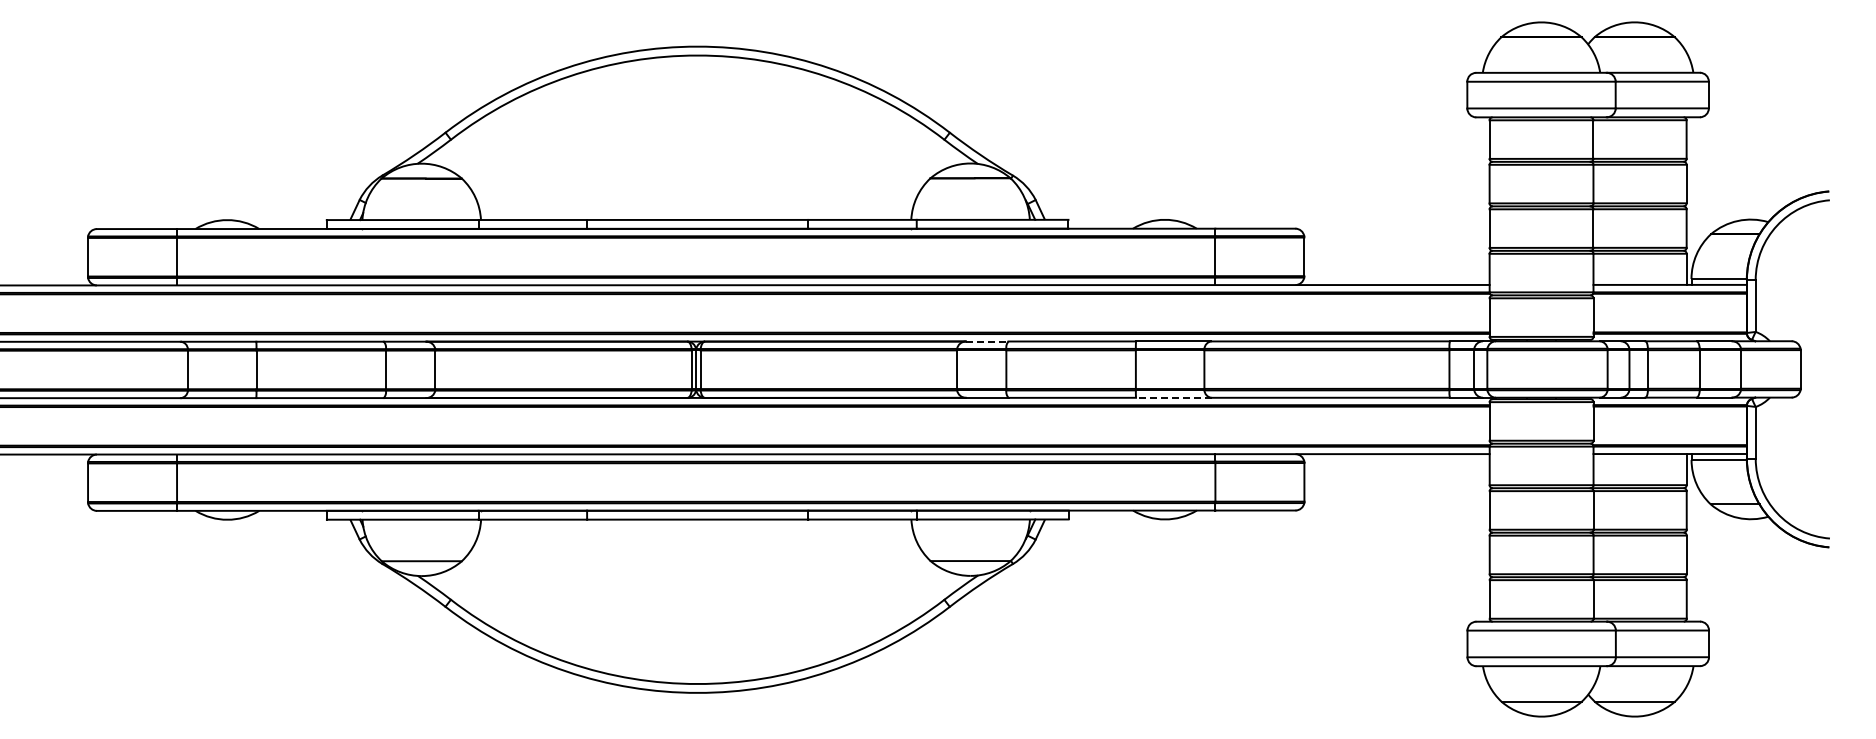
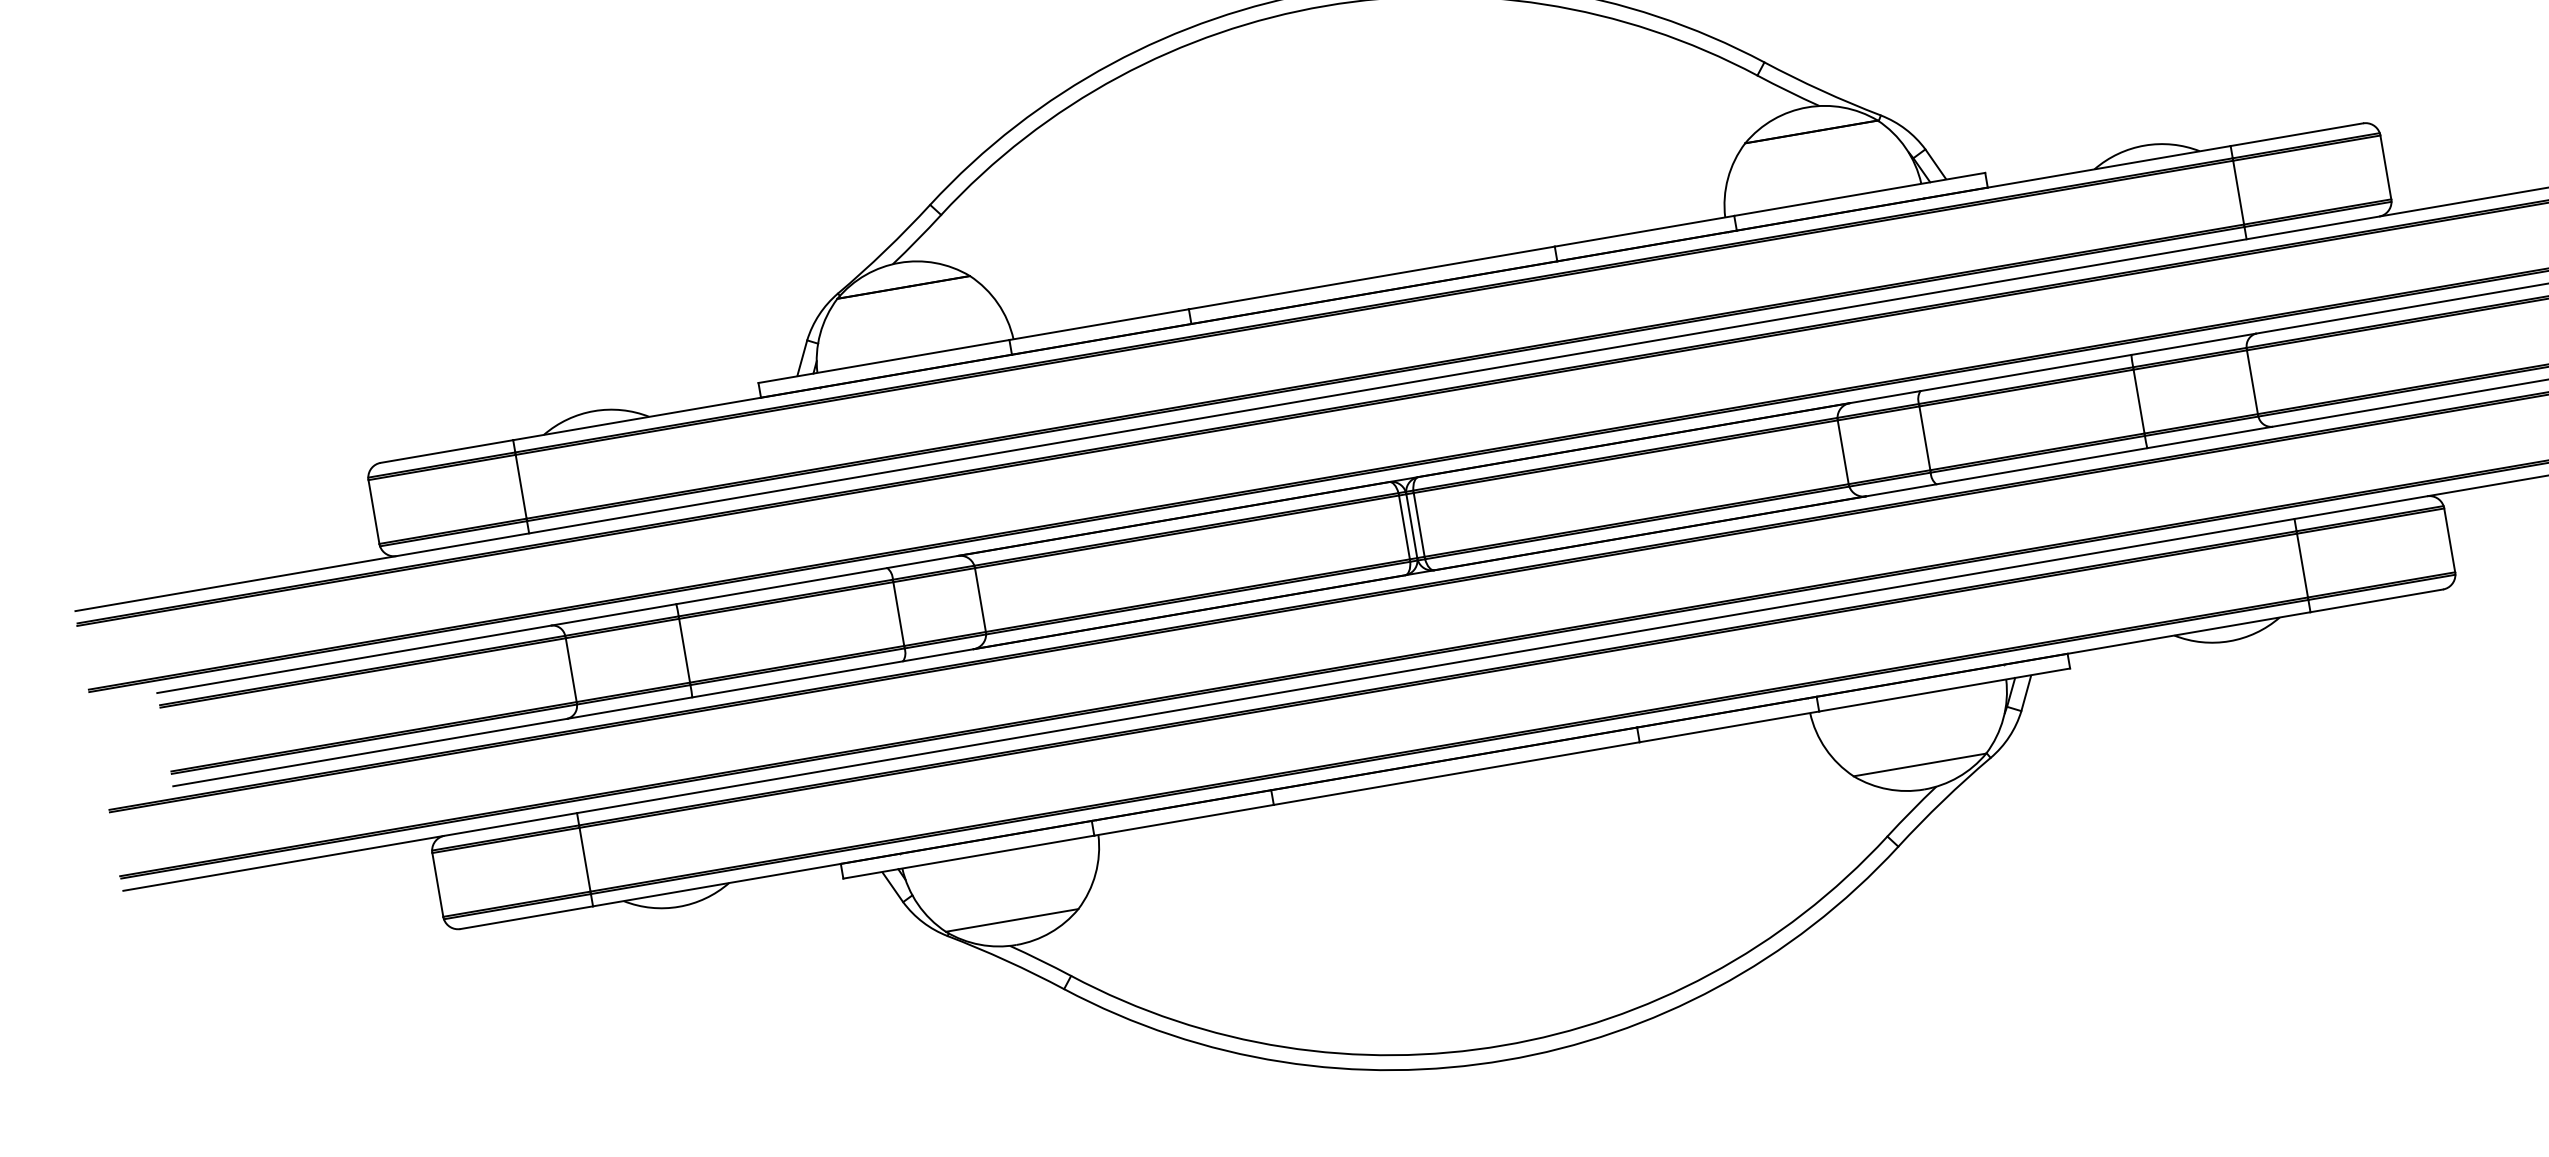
line: (987, 341) -> (1885, 397), dashed -> solid
line: (1173, 397) -> (2209, 437), dashed -> solid

